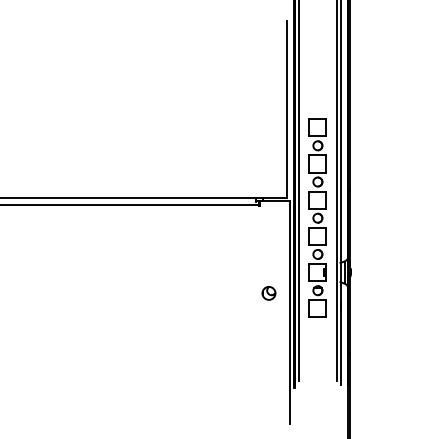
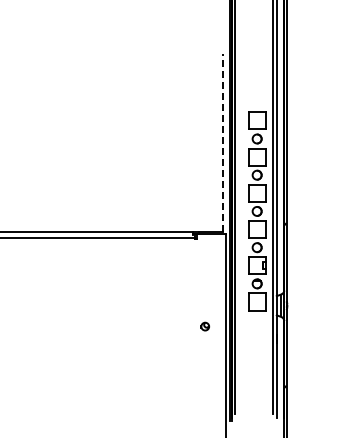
line: (287, 109) -> (223, 142), solid -> dashed
part: (317, 217) -> (256, 210), moved
part: (268, 293) -> (204, 326), size x0.6

